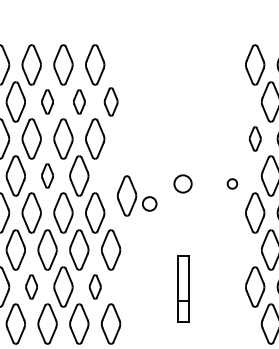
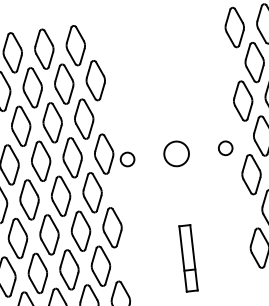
part: (47, 101) -> (32, 87), size x1.67
part: (79, 101) -> (64, 83), size x1.67
part: (111, 101) -> (96, 80), size x1.43
part: (255, 138) -> (243, 100), size x1.67
part: (47, 175) -> (40, 160), size x1.67
circle: (182, 183) -> (176, 153), size x1.43
circle: (232, 183) -> (225, 147), size x1.43
part: (137, 195) -> (114, 152), moved
part: (31, 286) -> (37, 272), size x1.67
part: (95, 286) -> (101, 265), size x1.67

